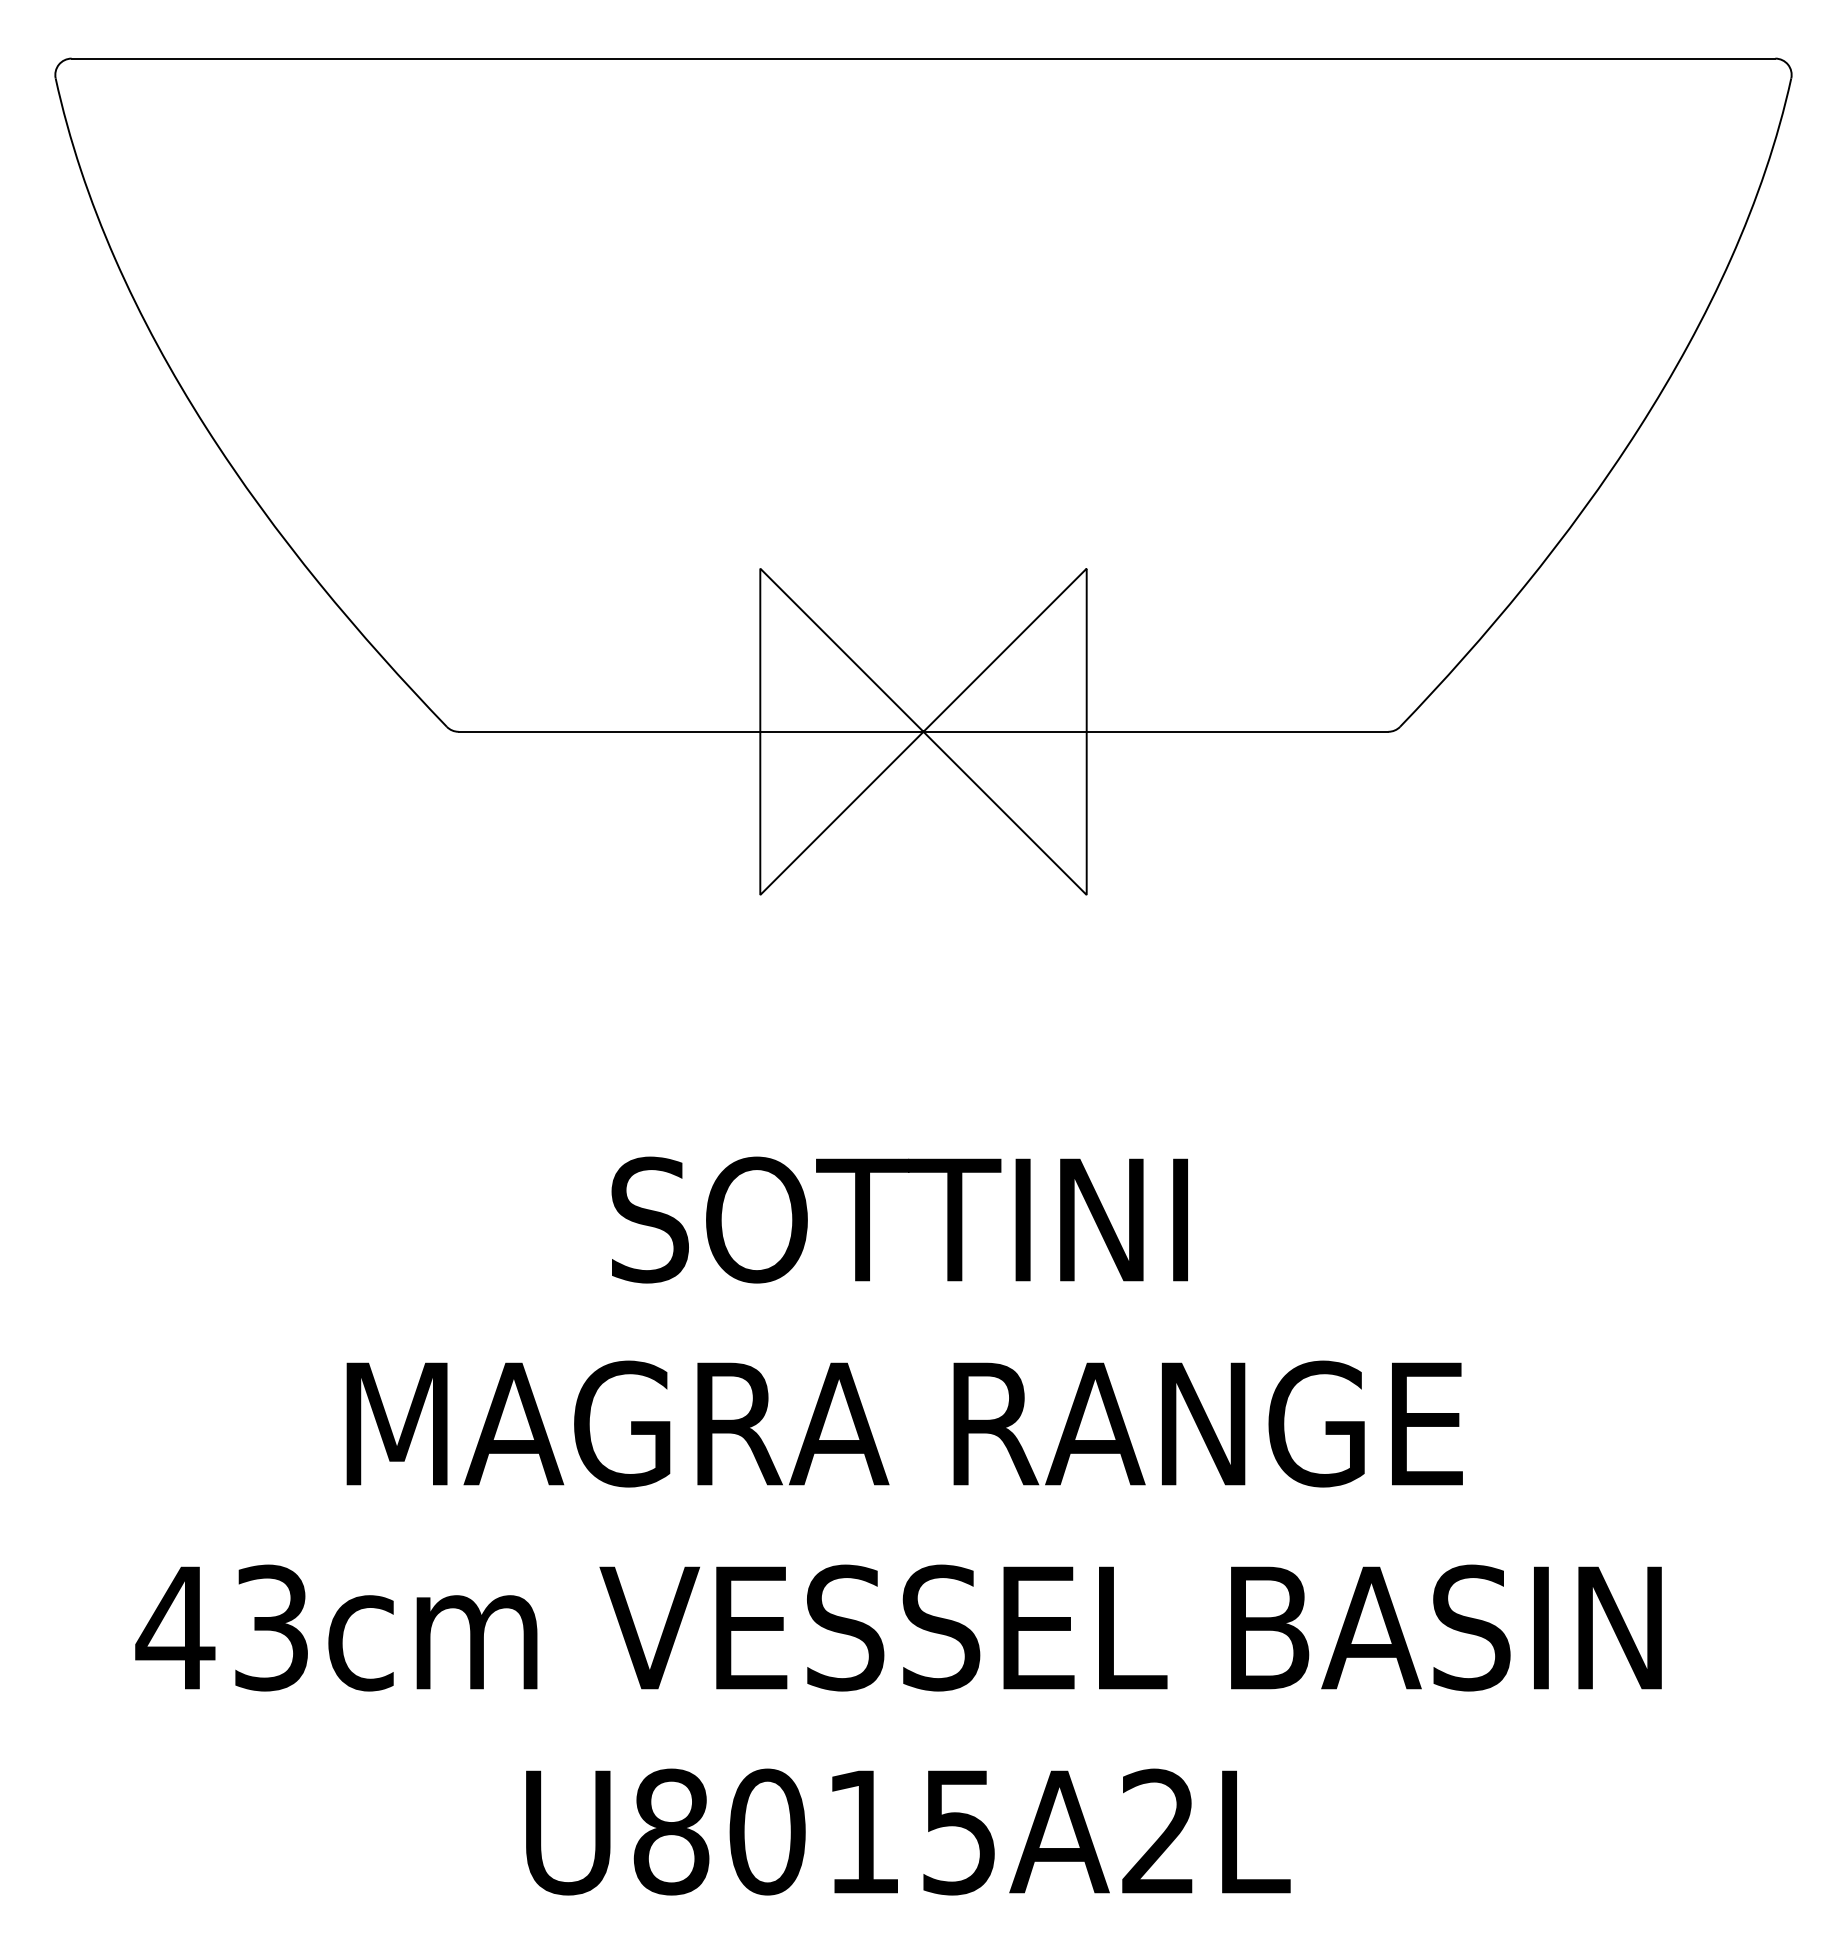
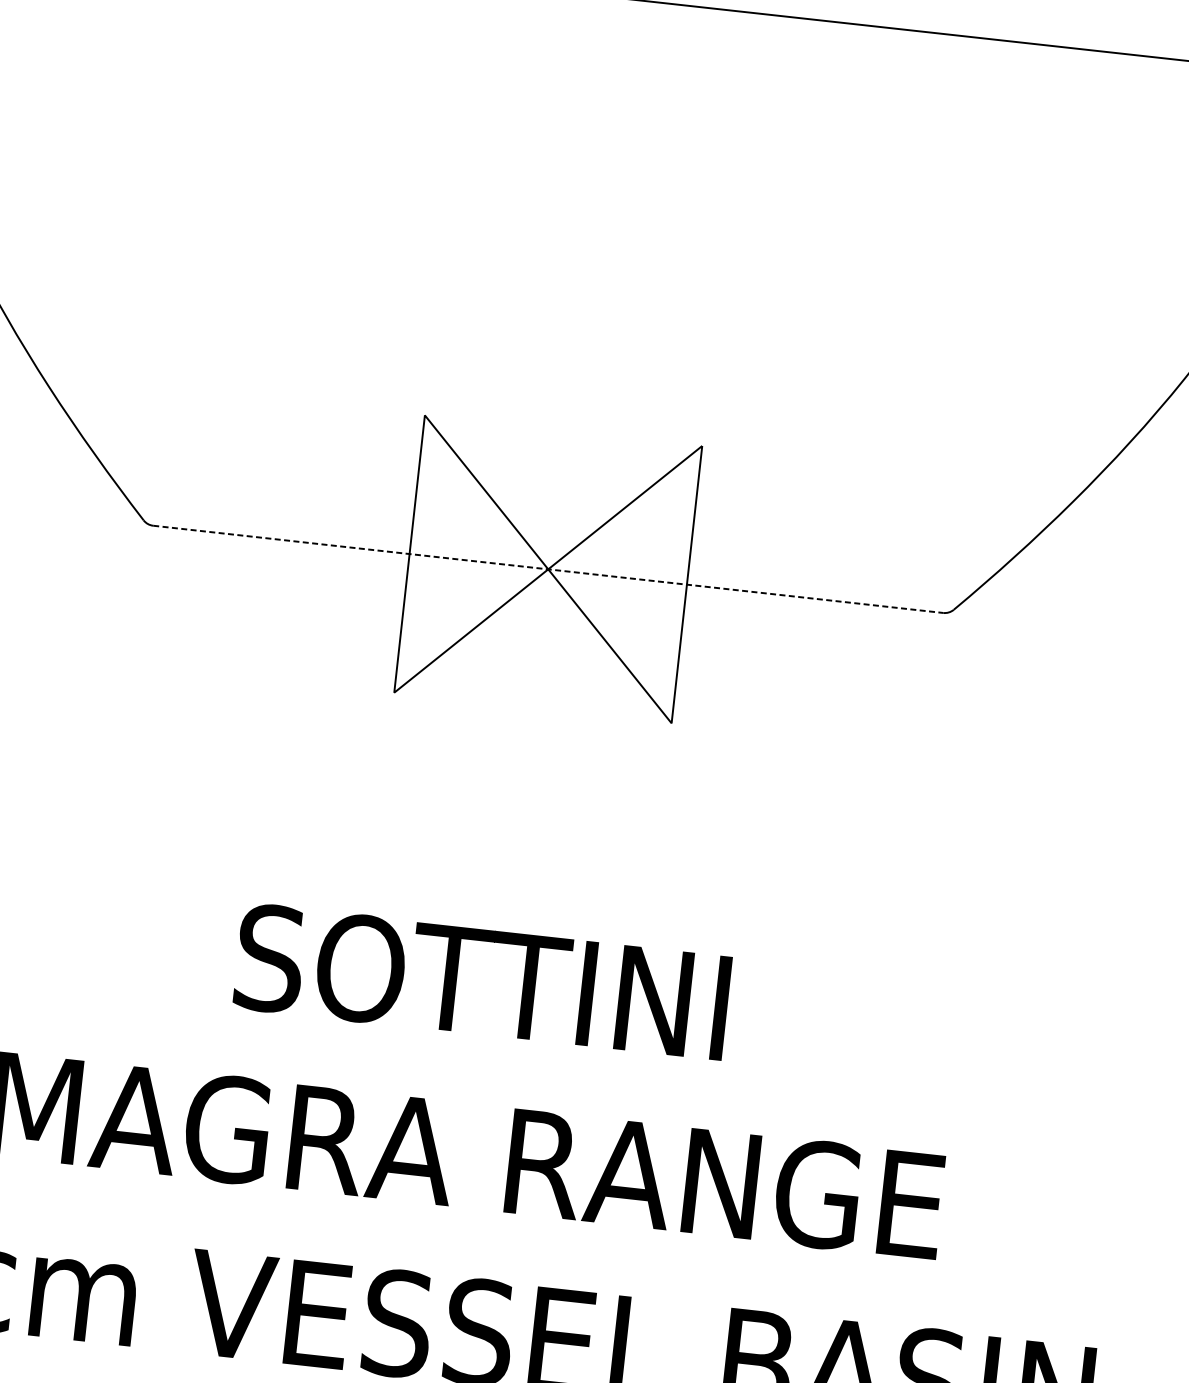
line: (923, 731) -> (548, 569), solid -> dashed

